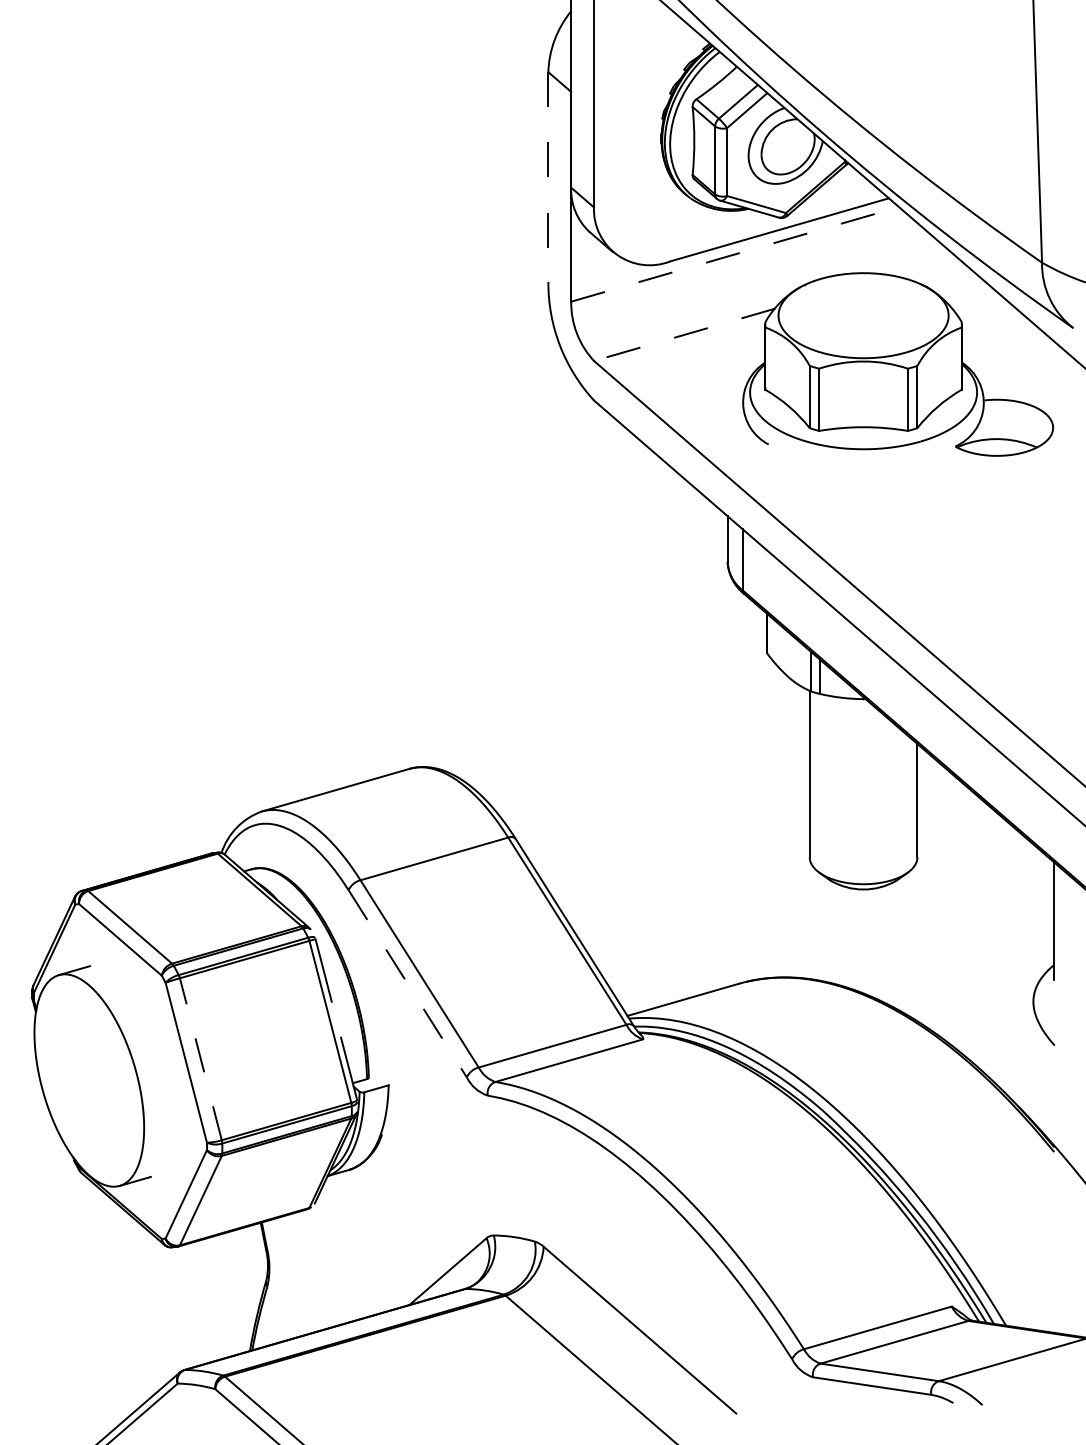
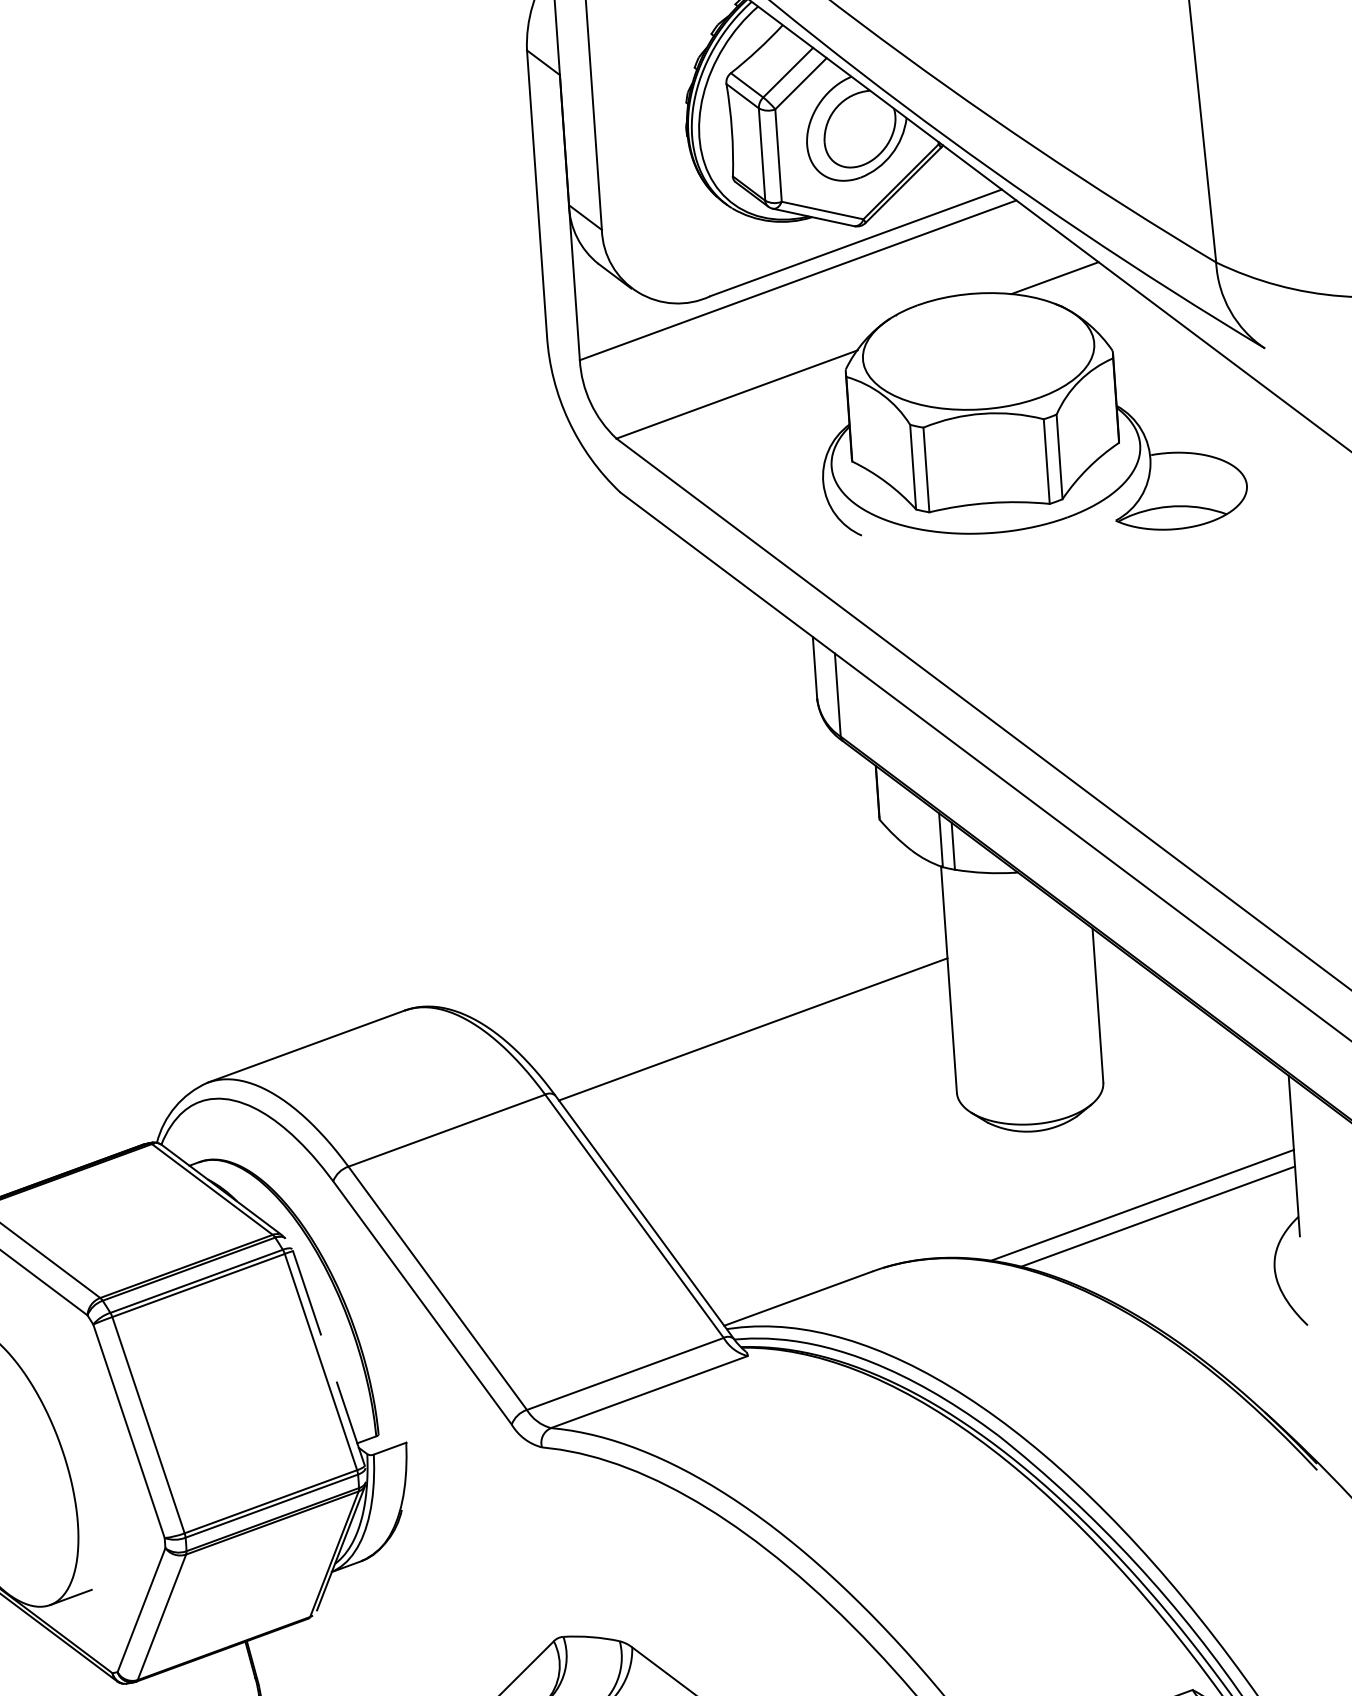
line: (548, 177) -> (537, 193), dashed -> solid
line: (735, 254) -> (798, 280), dashed -> solid
line: (923, 265) -> (1055, 277), added
line: (684, 334) -> (736, 394), dashed -> solid
line: (663, 800) -> (752, 1029), added
line: (939, 948) -> (1141, 1204), added
line: (950, 957) -> (1157, 1215), added
line: (407, 983) -> (422, 1302), dashed -> solid
line: (200, 1059) -> (148, 1425), dashed -> solid

